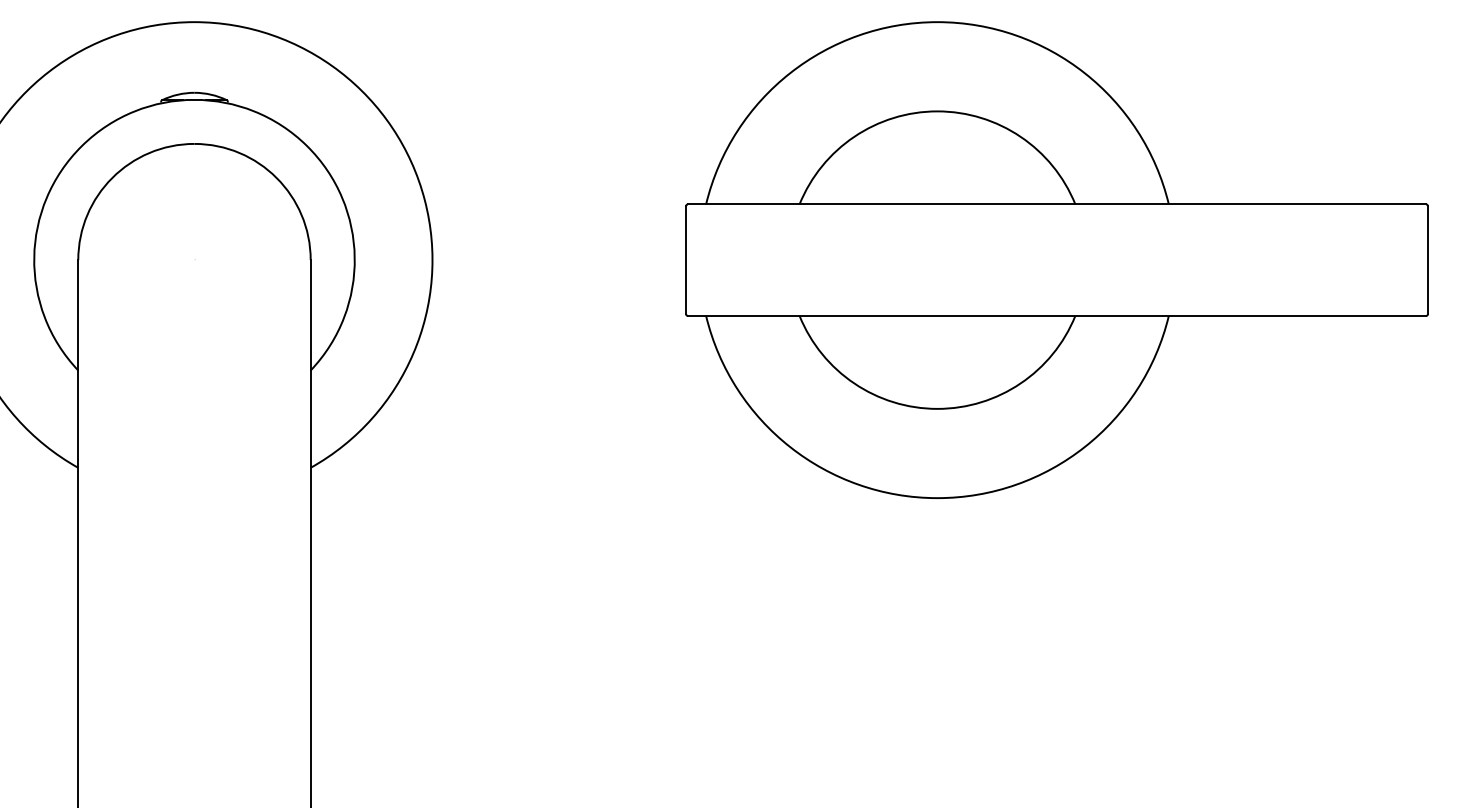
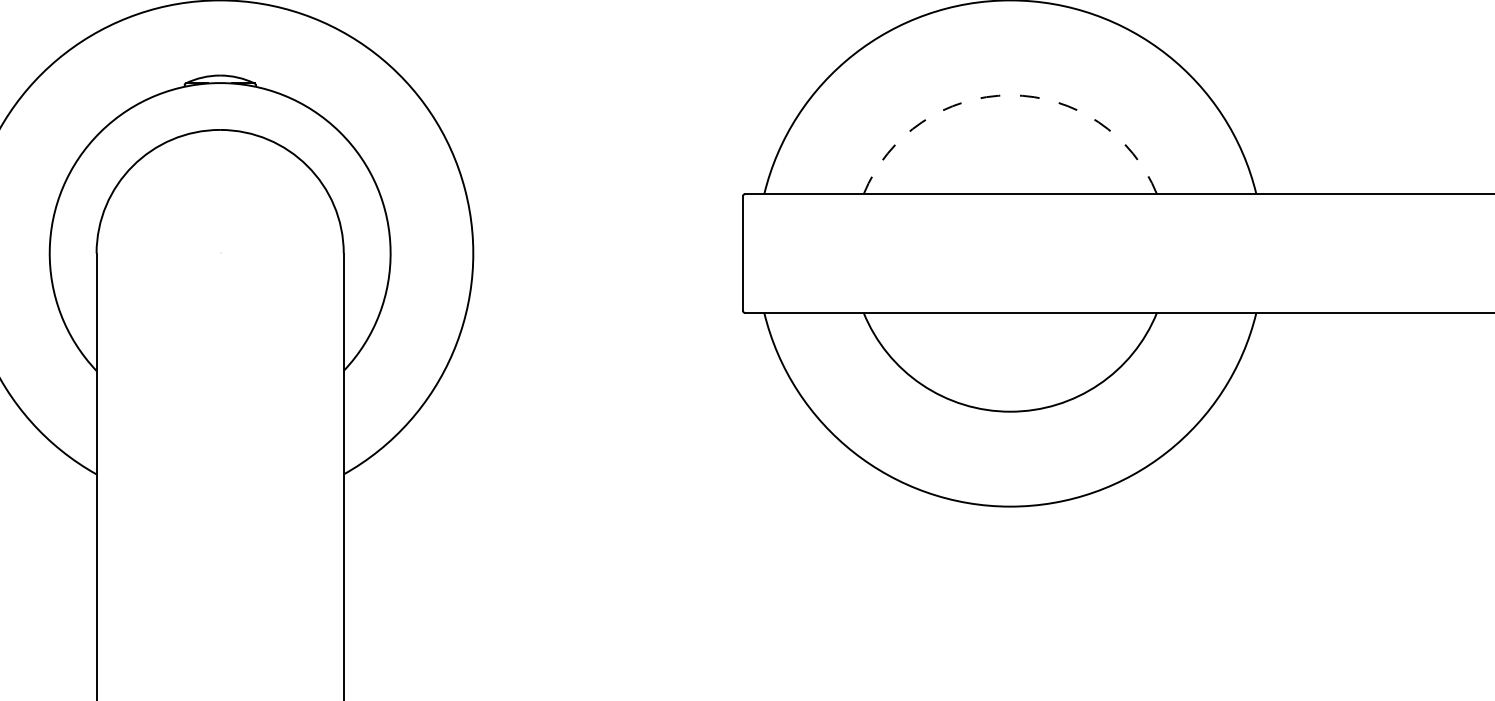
arc: (937, 111) -> (1010, 95), solid -> dashed

